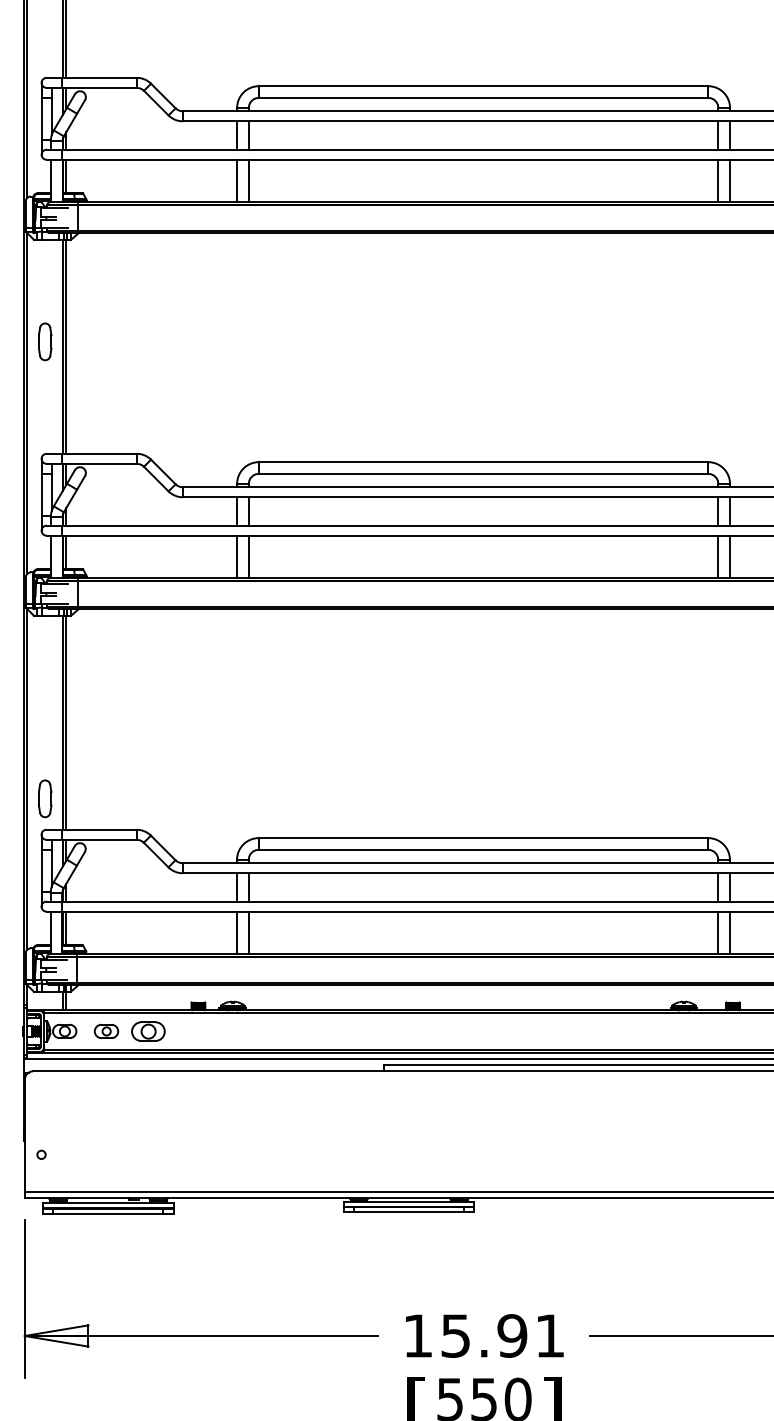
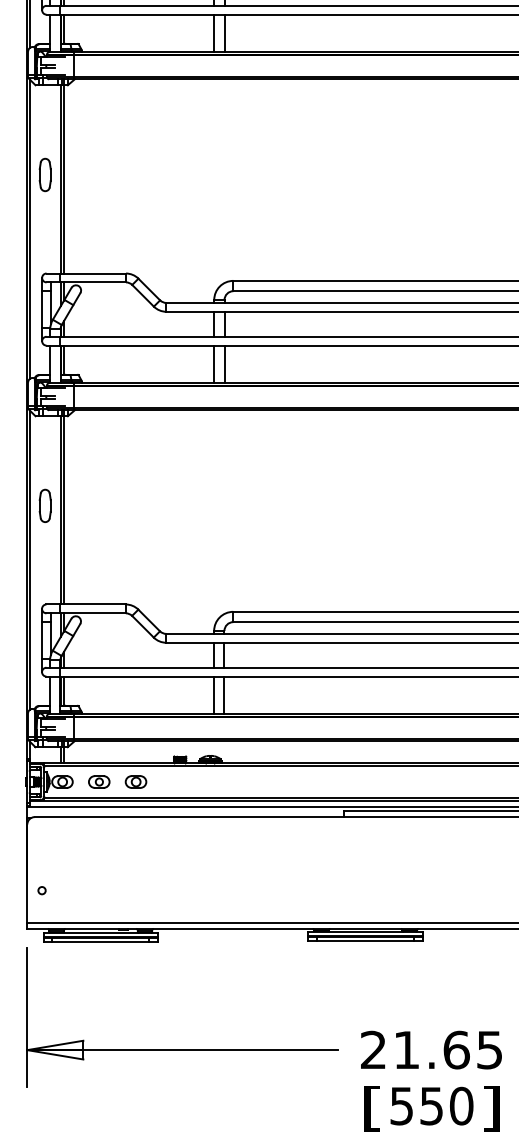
part: (45, 798) -> (45, 505), moved
part: (147, 1030) -> (135, 781), size x0.71
text: (483, 1335) -> (431, 1049), 15.91 -> 21.65

